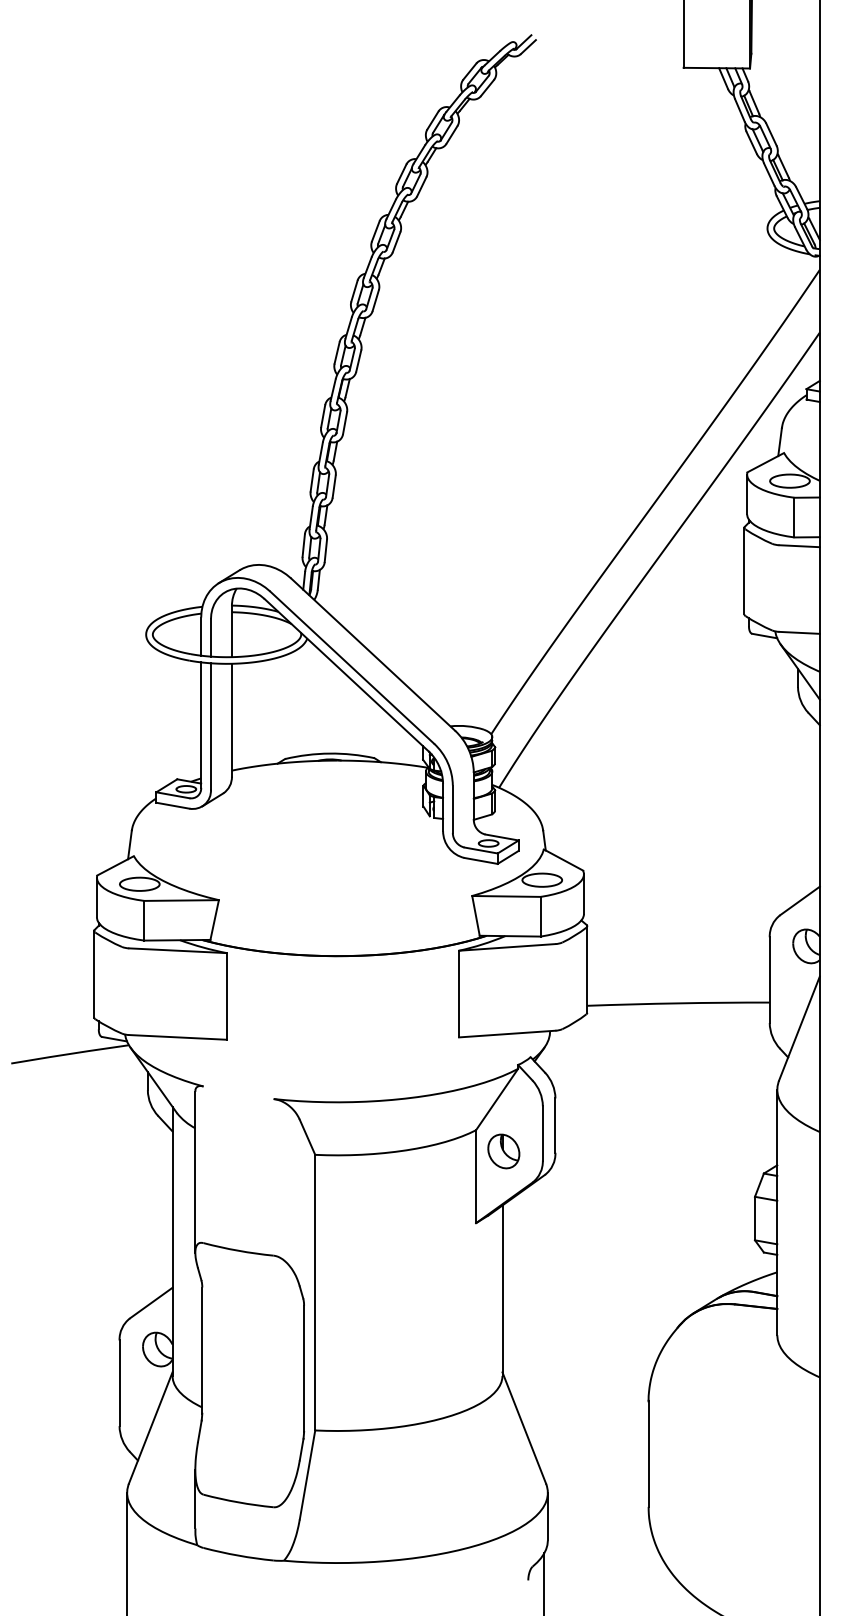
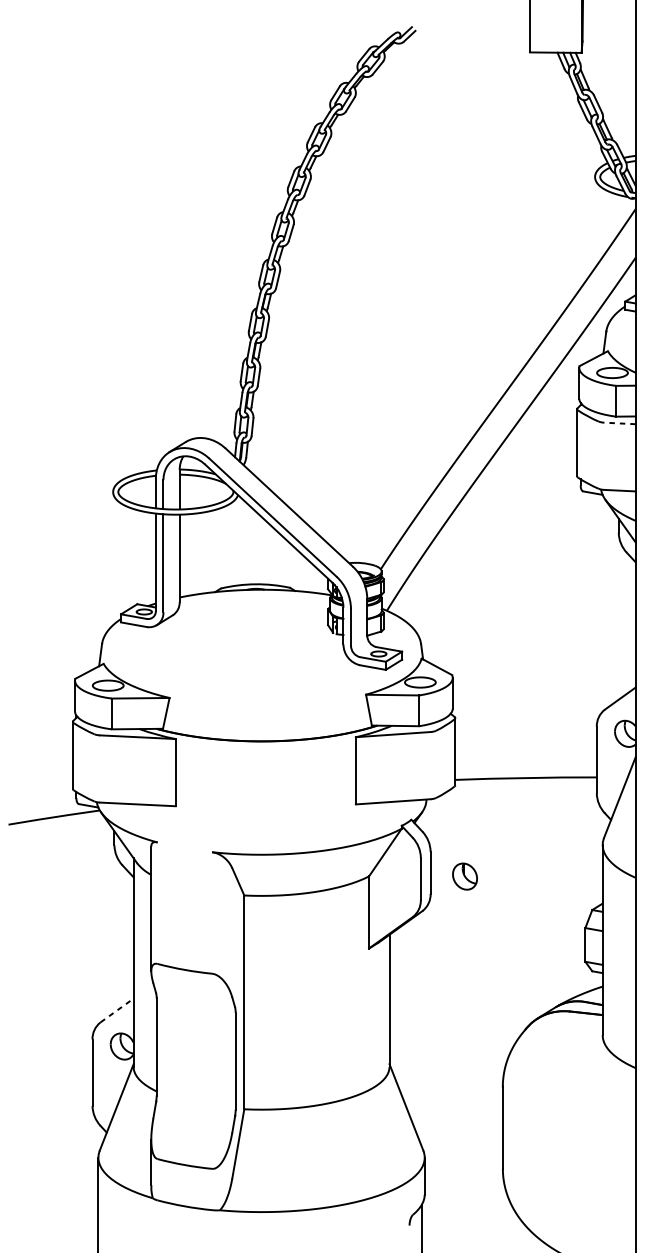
line: (799, 546) -> (619, 423), solid -> dashed
part: (503, 1151) -> (464, 876), moved
line: (151, 1302) -> (117, 1010), solid -> dashed

